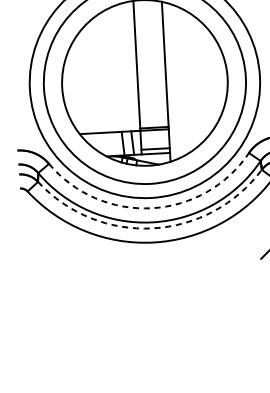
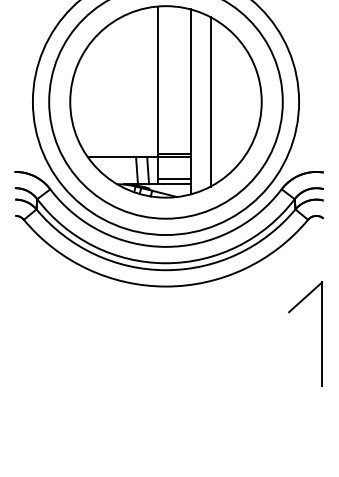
line: (183, 80) -> (210, 101), added
arc: (151, 207) -> (165, 246), dashed -> solid
arc: (152, 228) -> (165, 270), dashed -> solid

